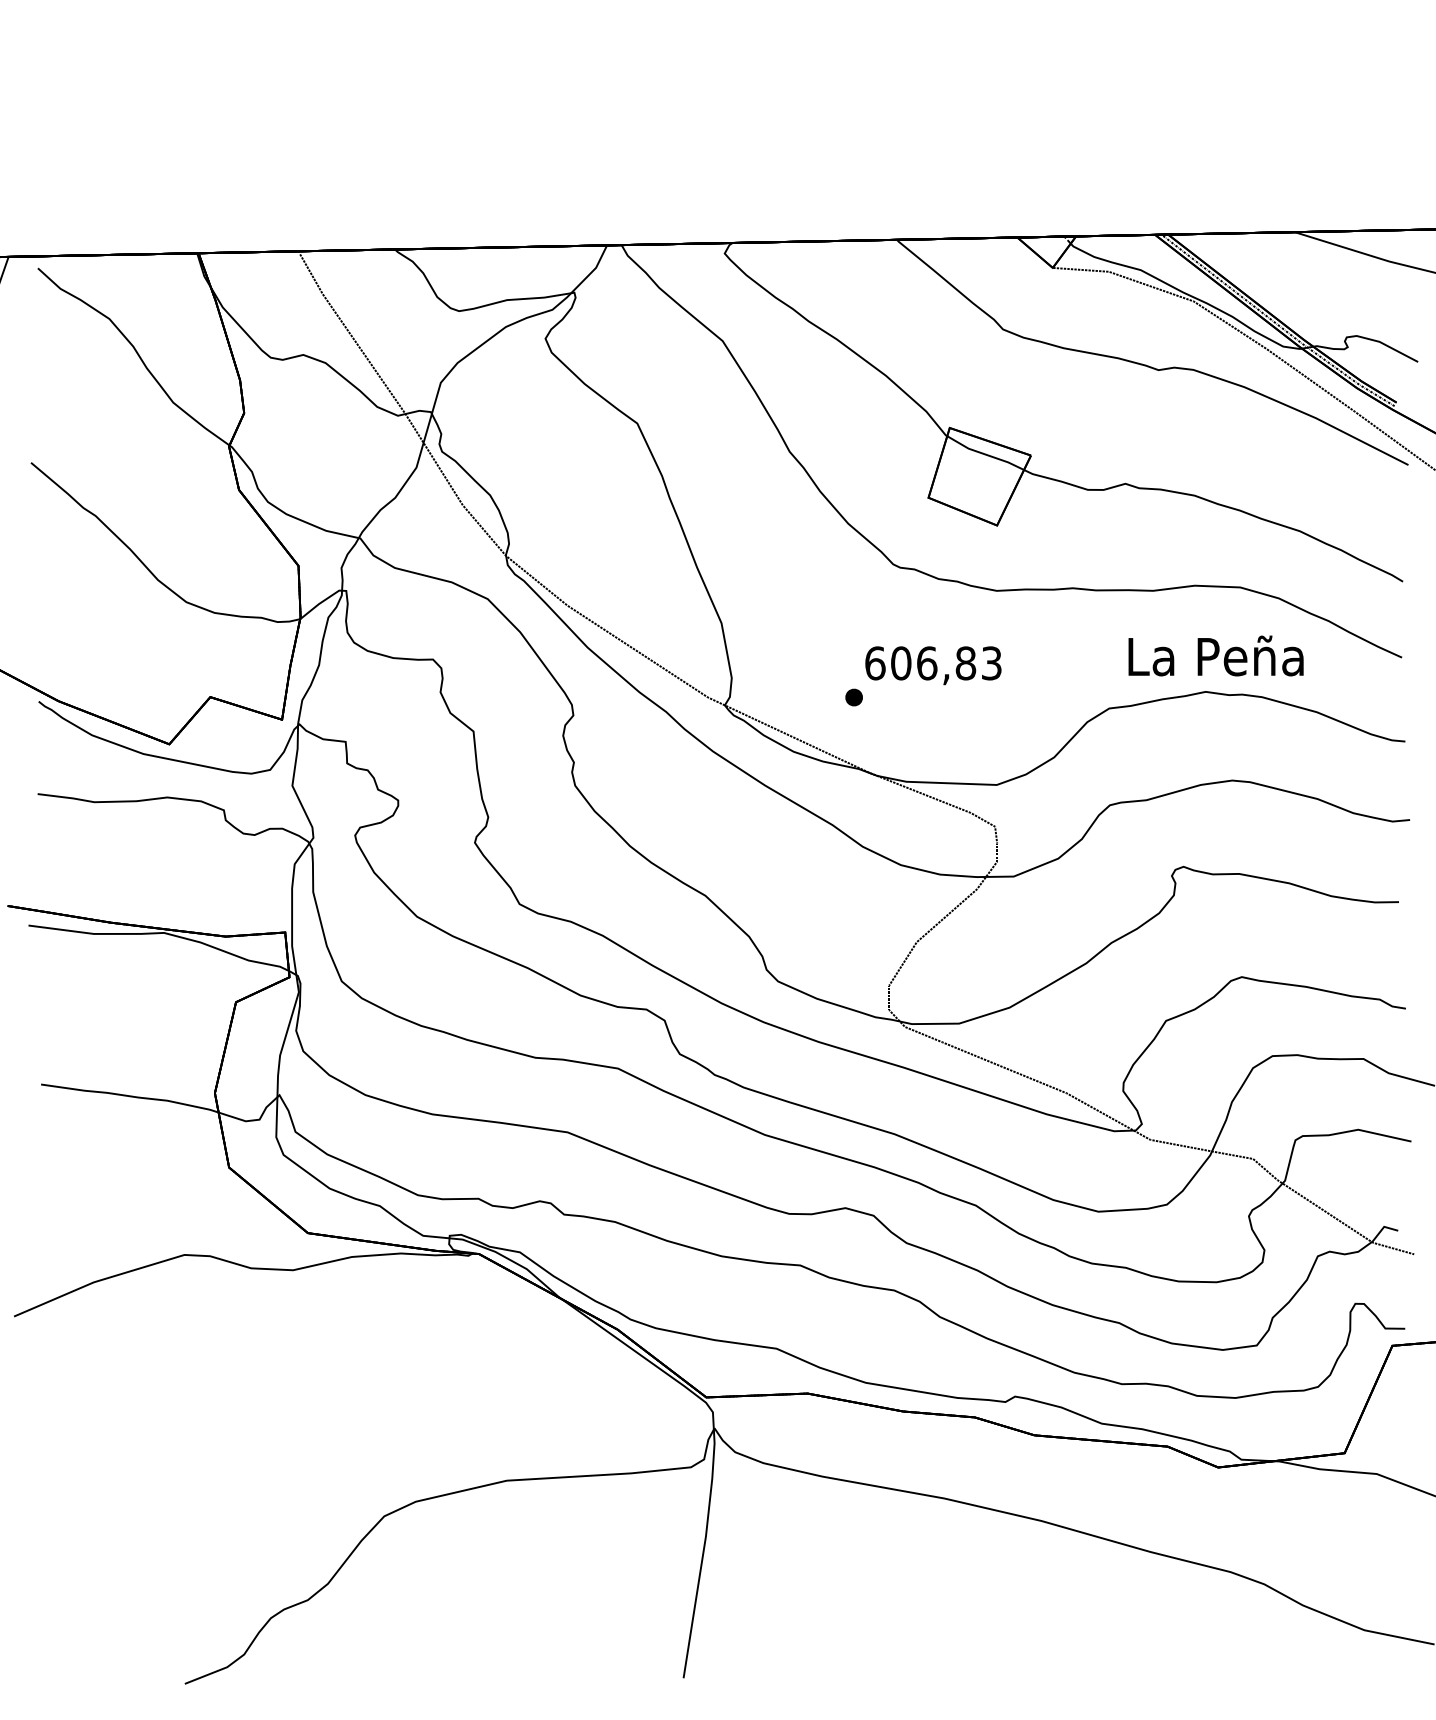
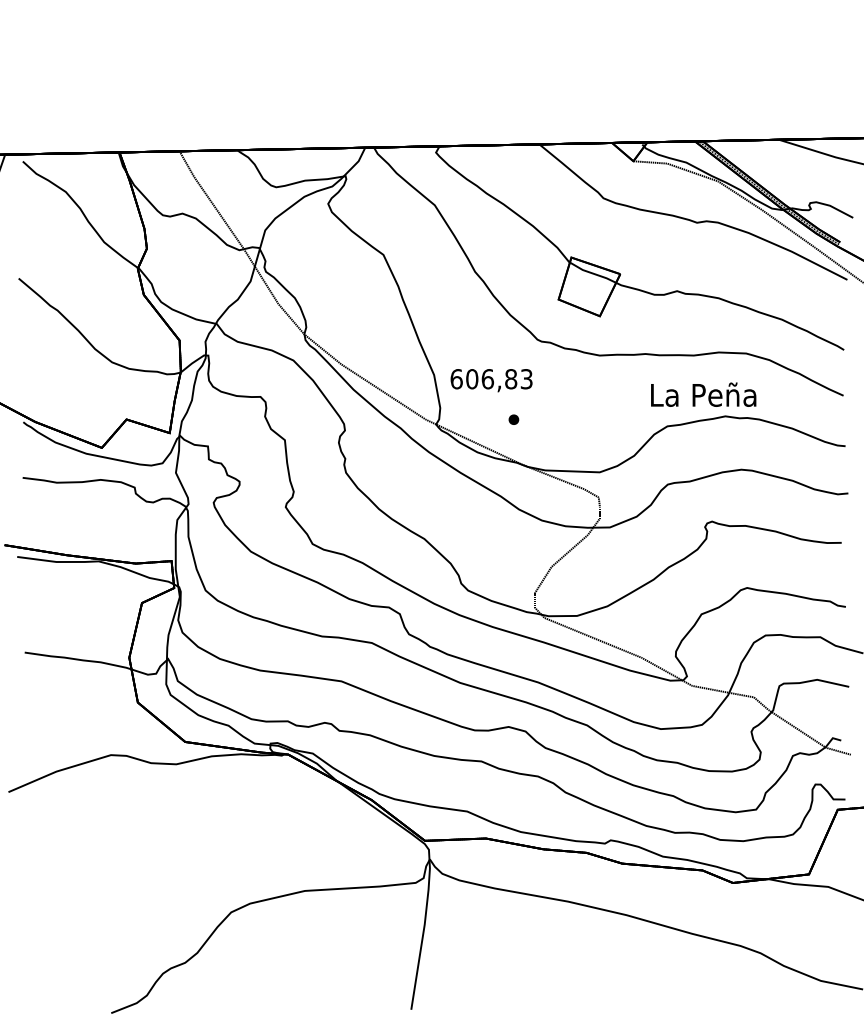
text: (1215, 655) -> (703, 394), moved
text: (933, 665) -> (491, 380), moved

